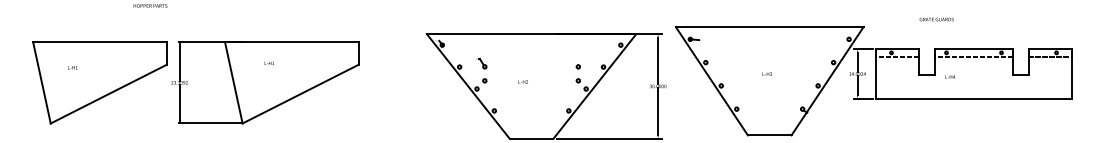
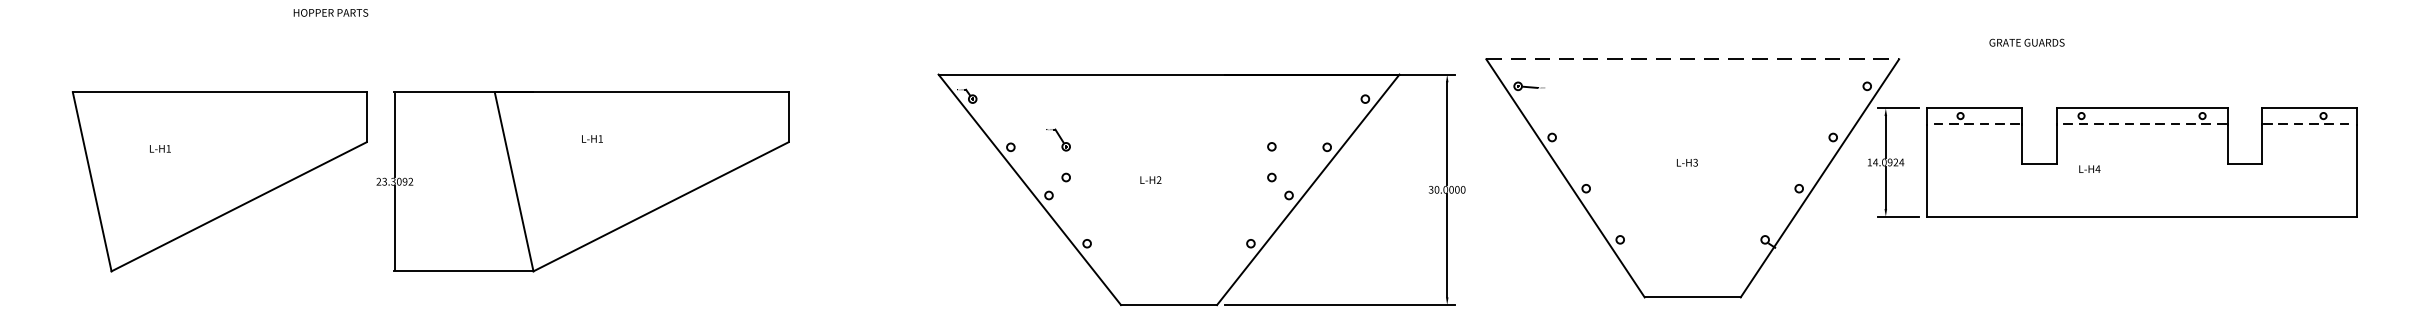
text: (936, 19) -> (2026, 42), moved
line: (769, 27) -> (1692, 60), solid -> dashed

